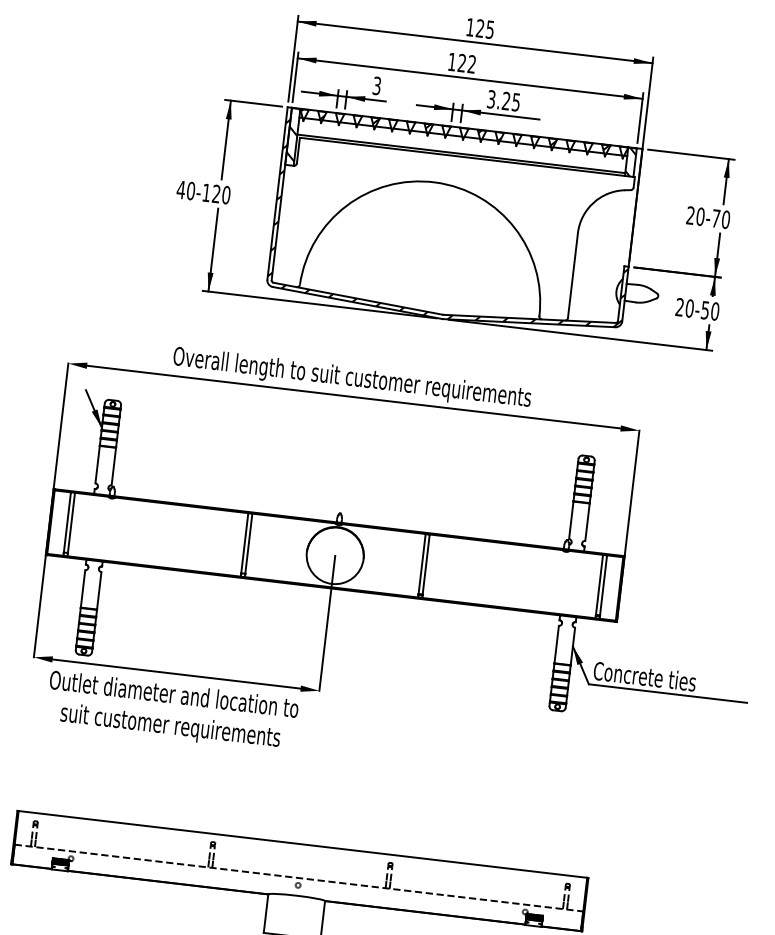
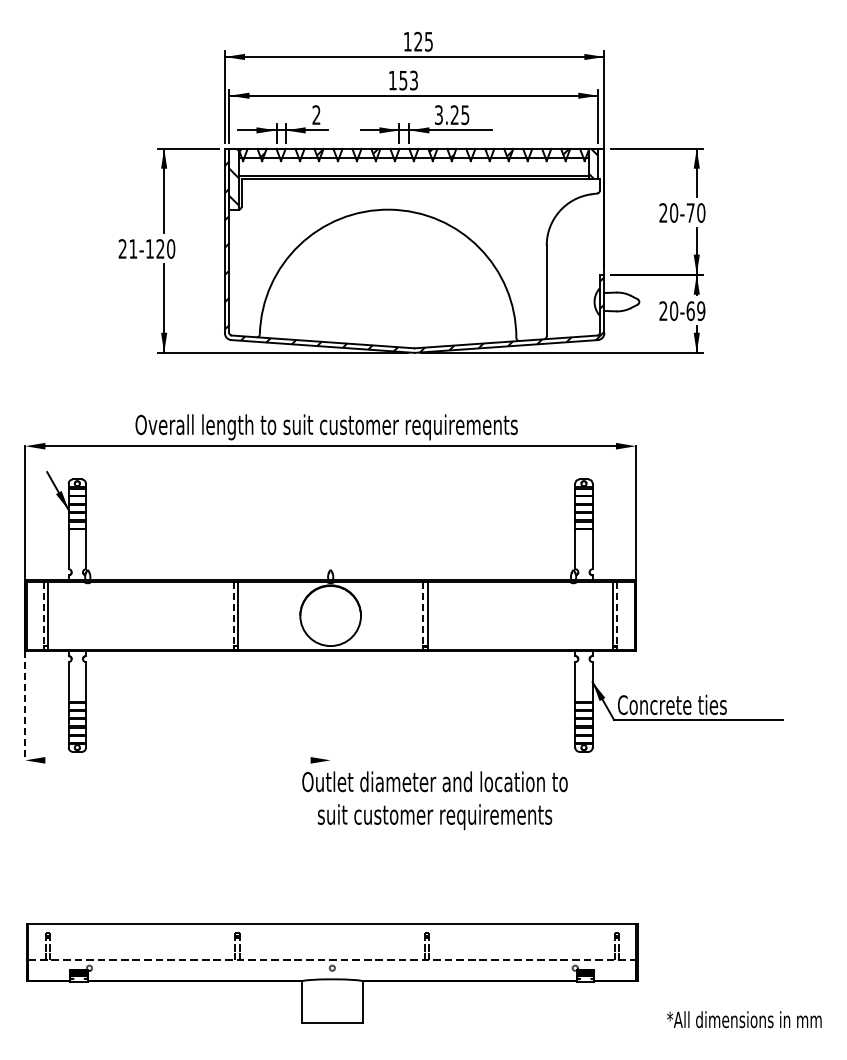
text: (466, 63) -> (408, 80), 122 -> 153
text: (377, 85) -> (316, 114), 3 -> 2
text: (185, 189) -> (127, 248), 40-120 -> 21-120
text: (709, 311) -> (695, 311), 20-50 -> 20-69
line: (66, 522) -> (43, 614), solid -> dashed
line: (244, 543) -> (233, 614), solid -> dashed
line: (422, 564) -> (423, 614), solid -> dashed
line: (603, 585) -> (617, 614), solid -> dashed
line: (40, 606) -> (25, 705), solid -> dashed
line: (327, 623) -> (330, 688), removed
line: (176, 674) -> (177, 760), removed
text: (171, 711) -> (434, 800), moved

